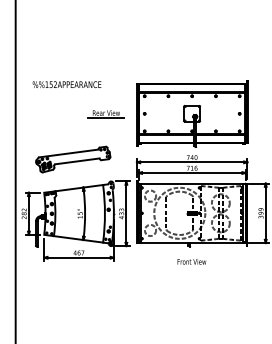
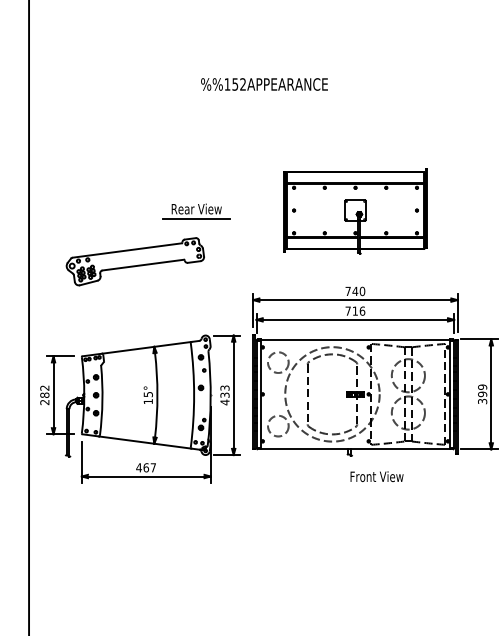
text: (66, 84) -> (263, 84), moved
part: (192, 113) -> (355, 209), size x0.7
part: (73, 159) -> (135, 261), moved
text: (191, 261) -> (376, 476), moved

